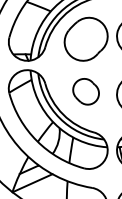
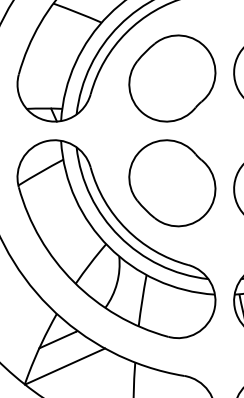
part: (85, 91) -> (171, 182), size x1.67

